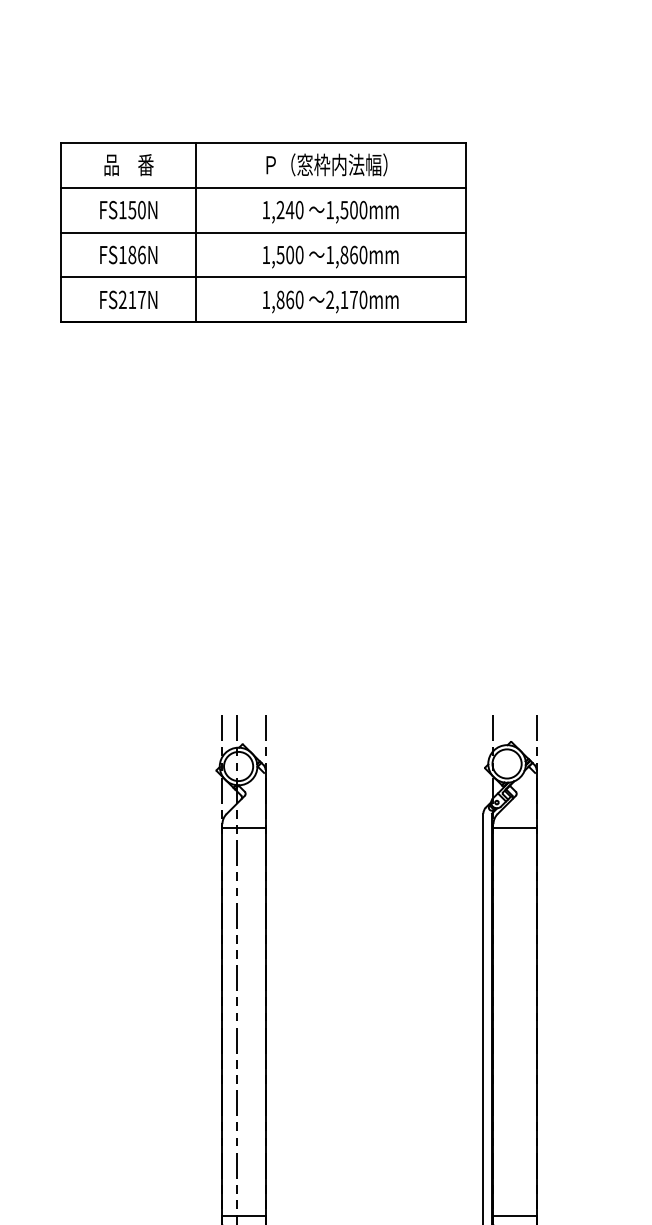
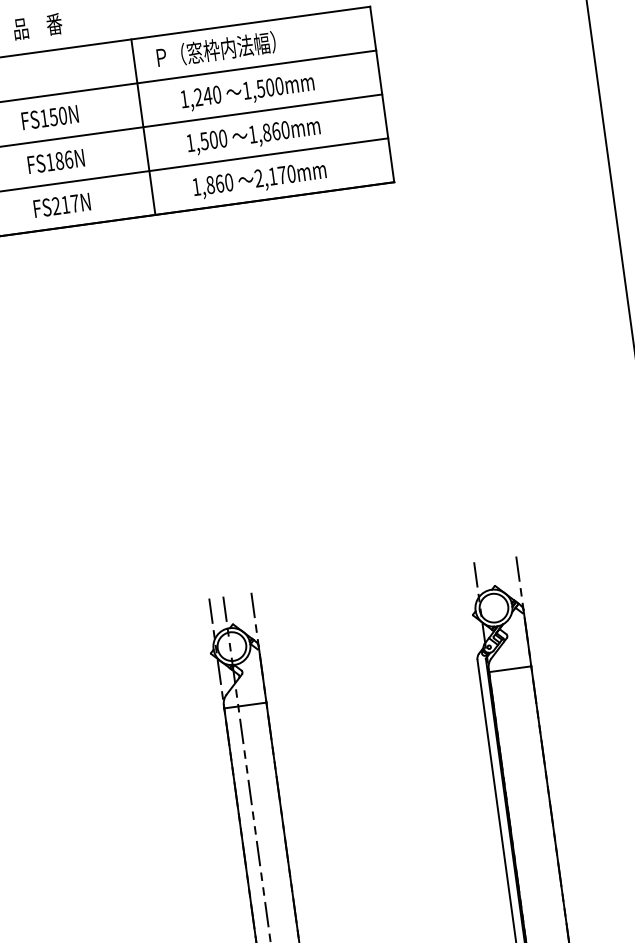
text: (326, 164) -> (215, 49), moved
text: (128, 165) -> (37, 27), moved
line: (196, 232) -> (143, 127), moved

